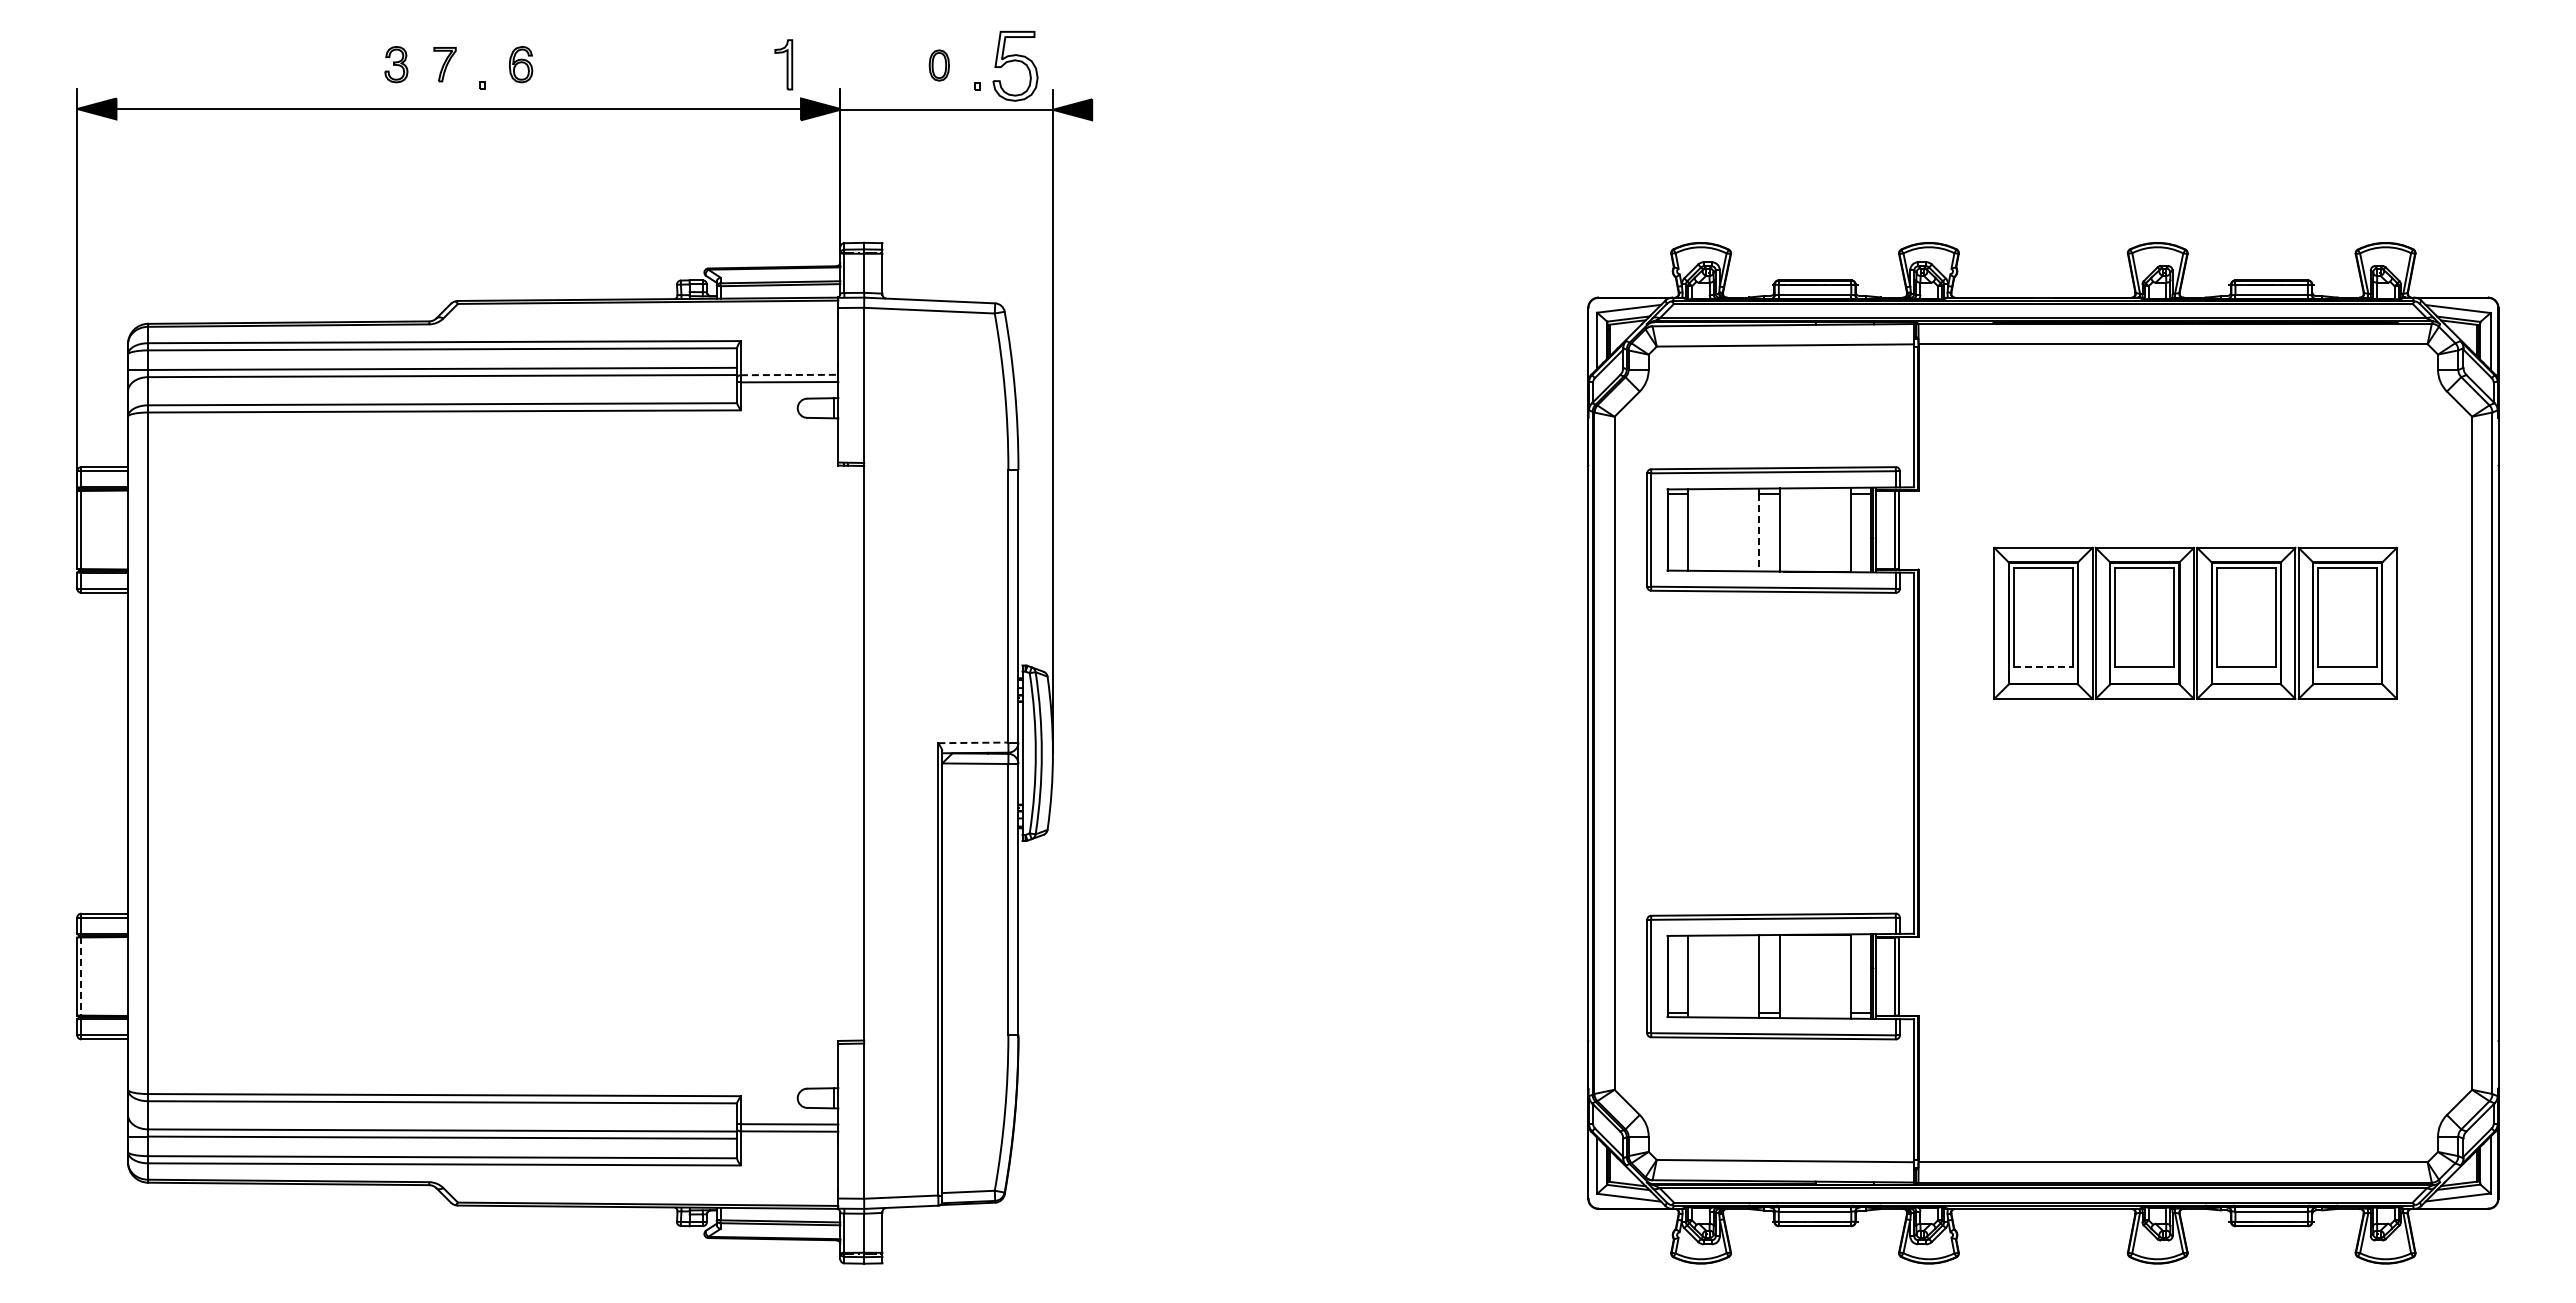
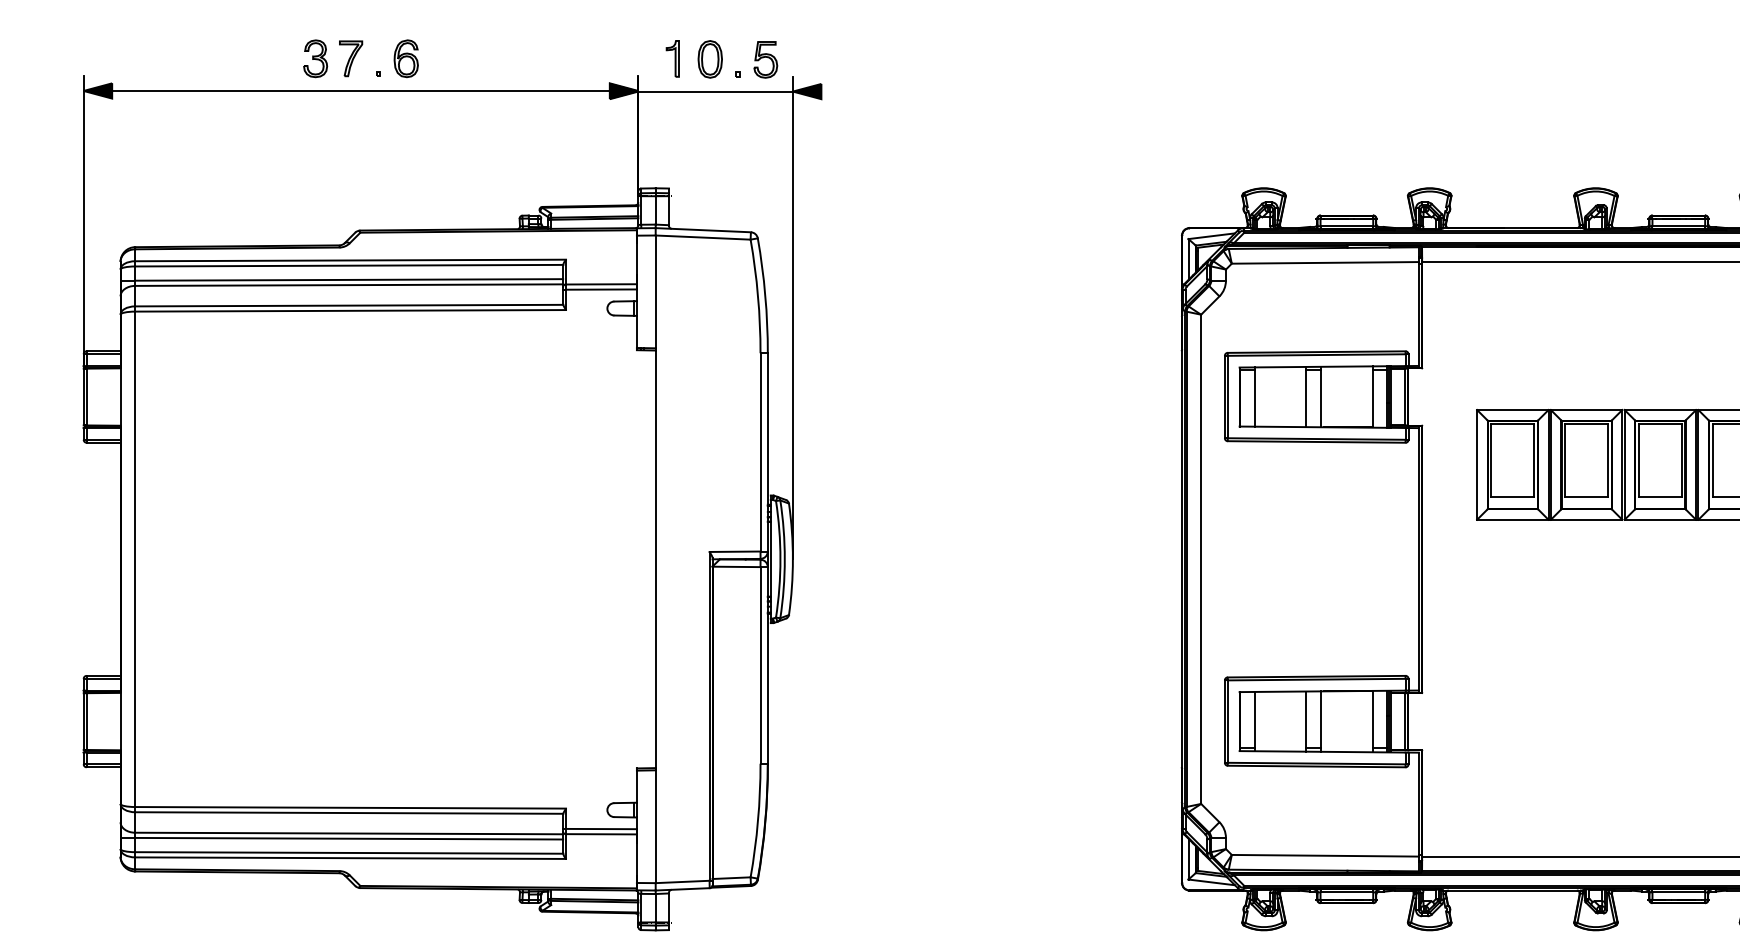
part: (396, 64) -> (315, 58), size x1.43
part: (444, 64) -> (350, 58), size x1.43
part: (520, 64) -> (405, 58), size x1.43
part: (783, 64) -> (672, 58), moved
part: (939, 65) -> (710, 59), size x1.67
part: (1015, 65) -> (765, 59), size x0.71
line: (789, 375) -> (601, 284), dashed -> solid
line: (1759, 532) -> (1306, 398), dashed -> solid
line: (2043, 667) -> (1512, 496), dashed -> solid
line: (973, 742) -> (735, 551), dashed -> solid
line: (81, 977) -> (86, 722), dashed -> solid

